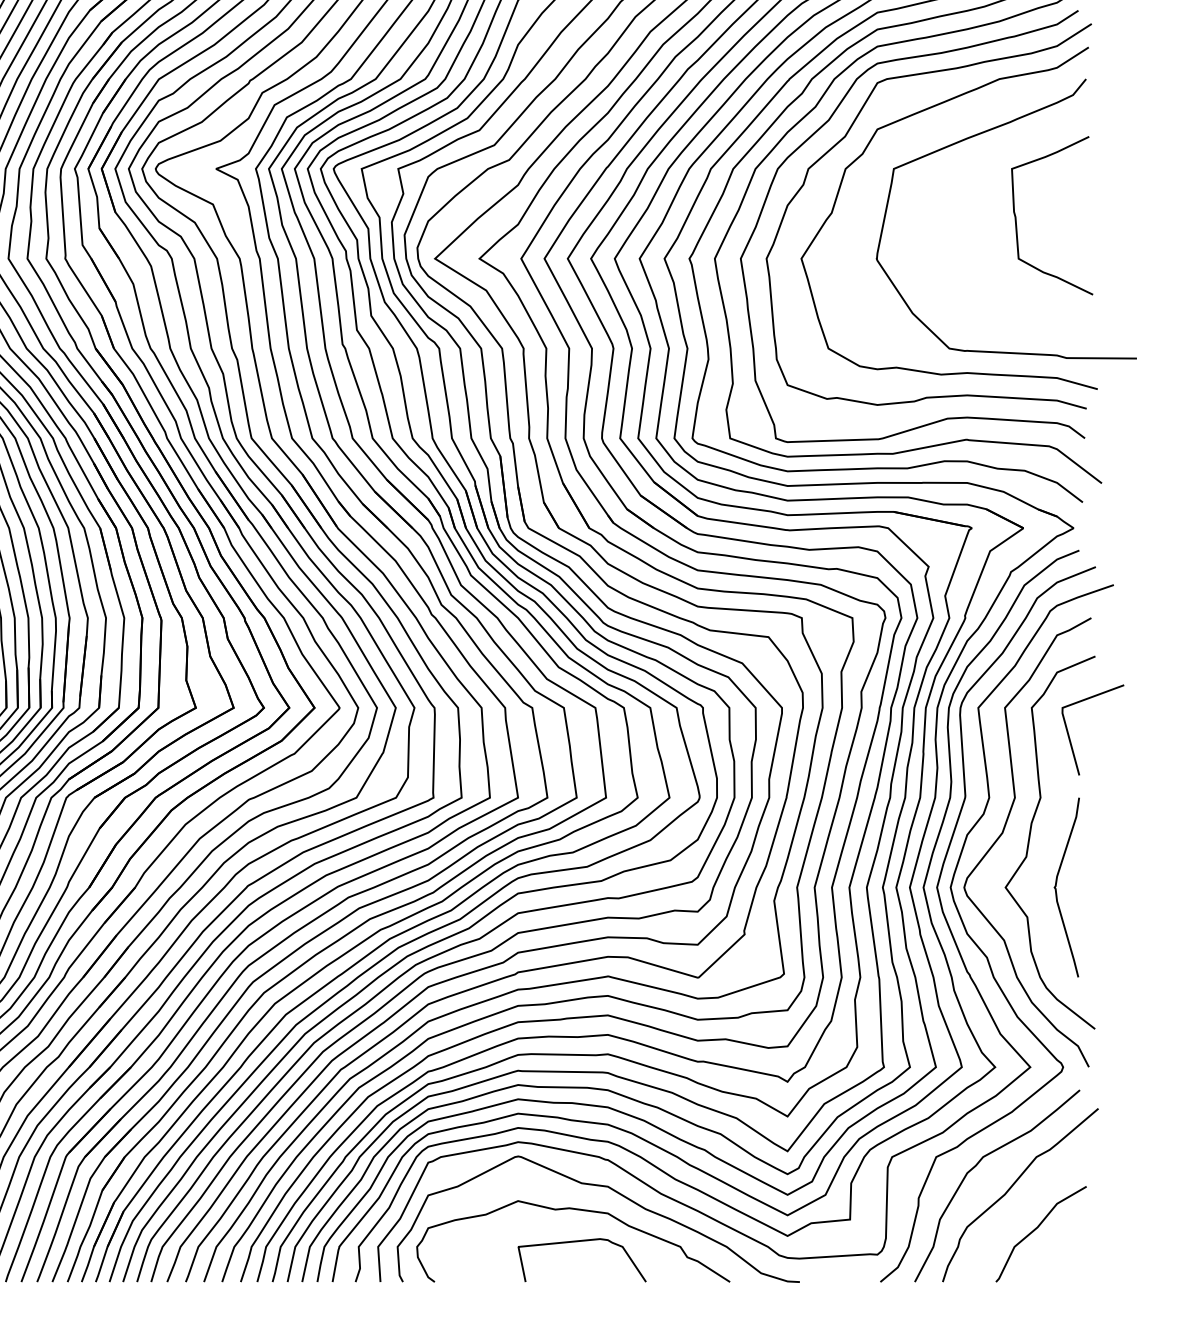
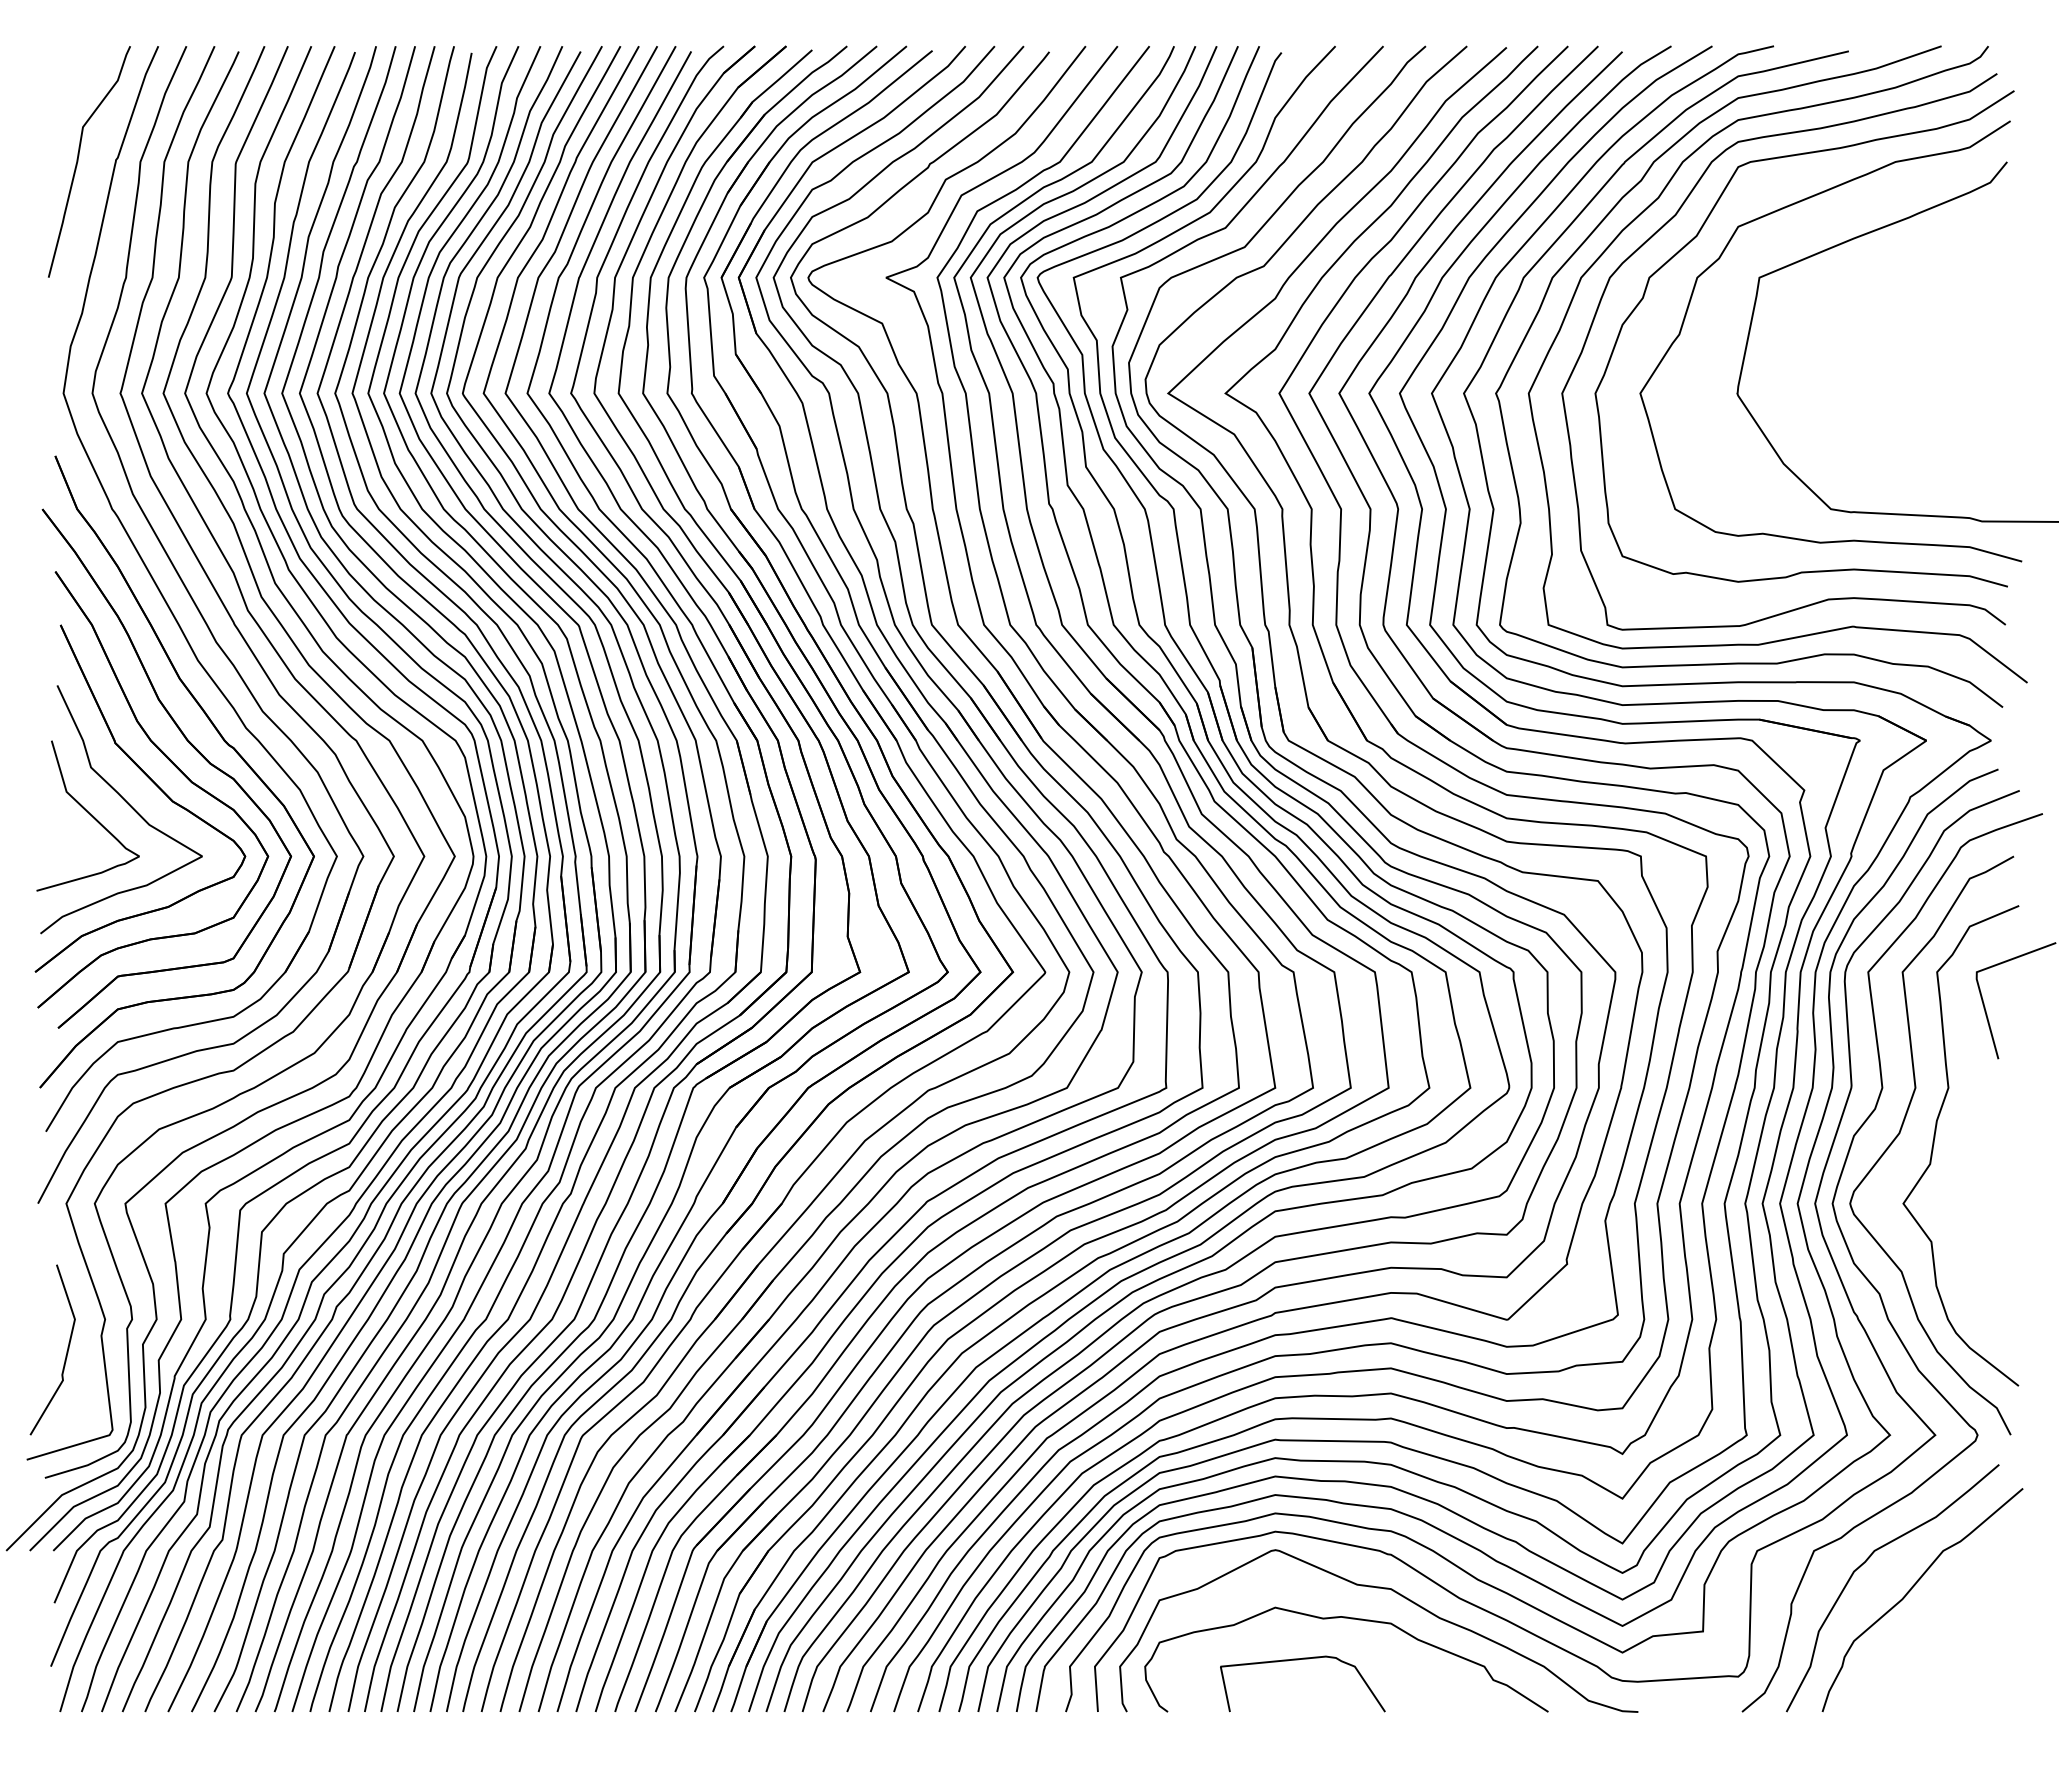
curve: (1016, 217) -> (1917, 340), removed
curve: (1056, 884) -> (1969, 1199), removed
curve: (1038, 1228) -> (1945, 1642), removed
curve: (578, 1242) -> (1298, 1660), moved

